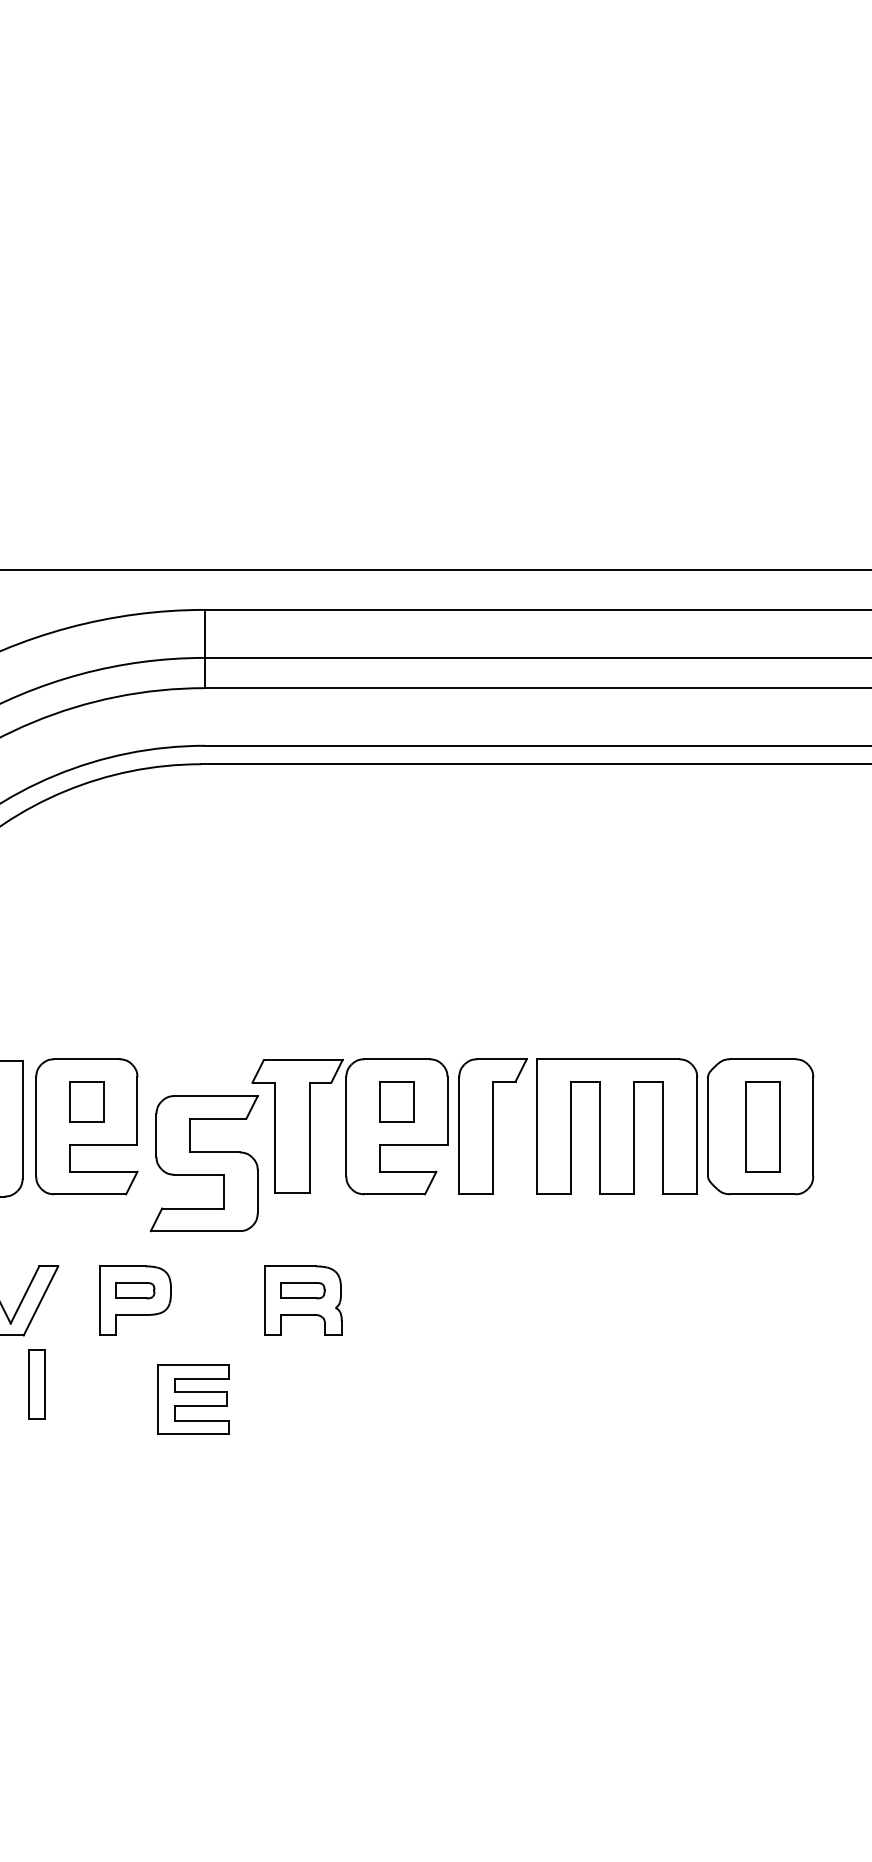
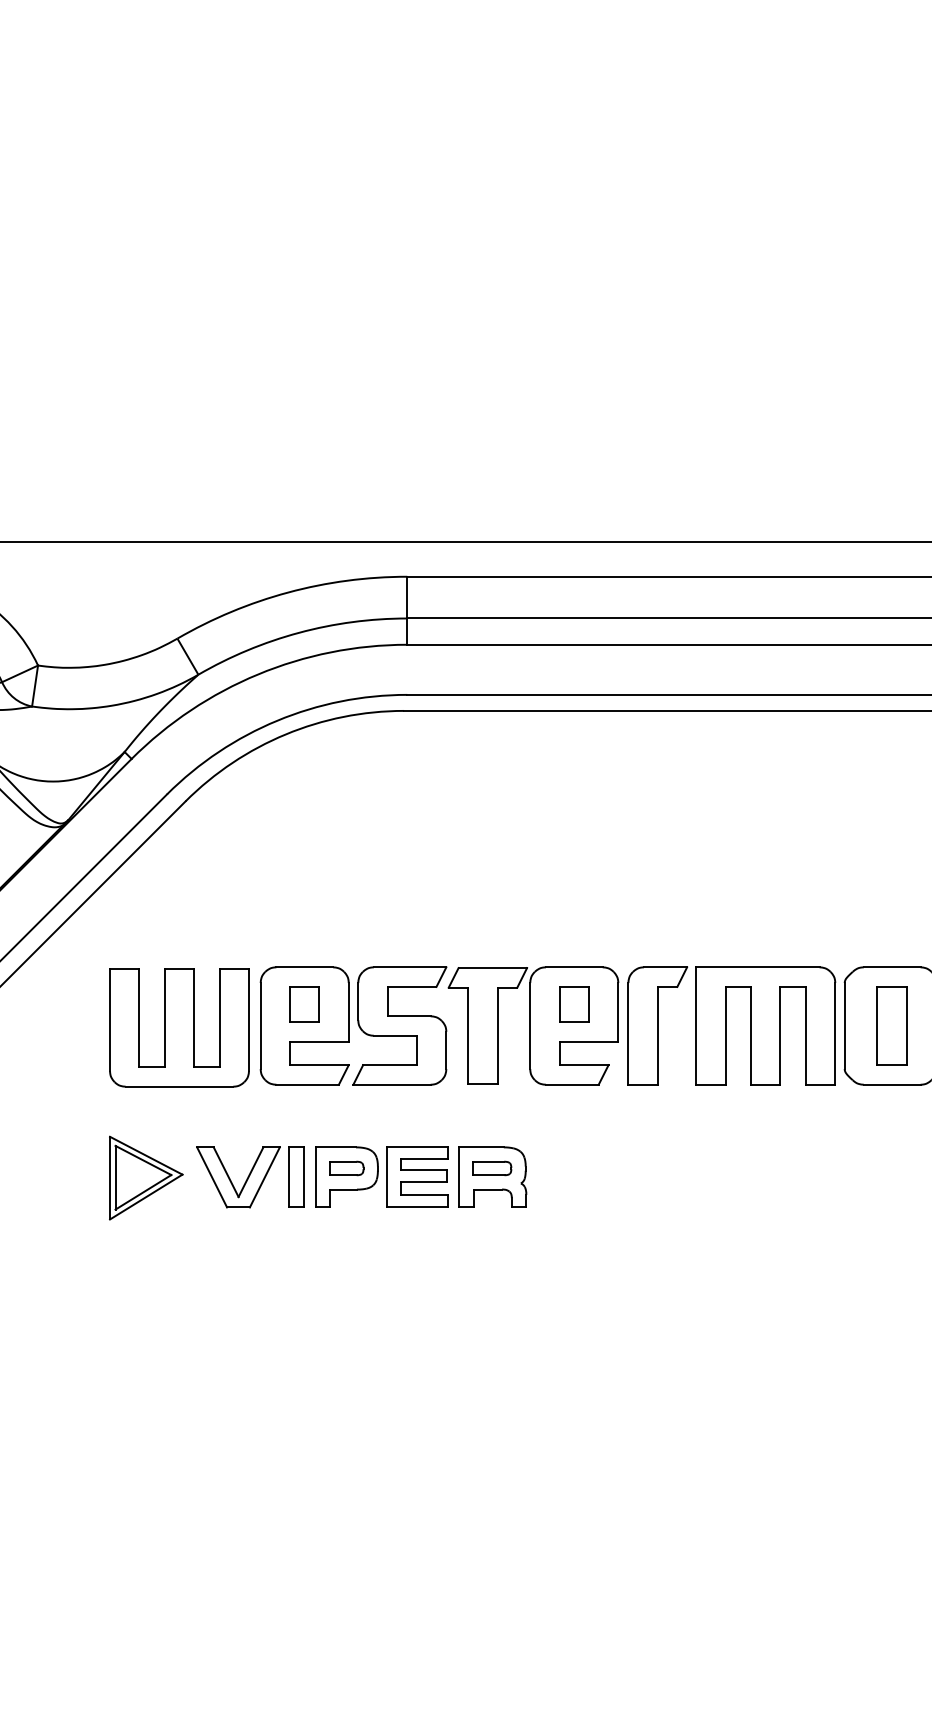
part: (203, 1162) -> (399, 1025), moved
part: (37, 1383) -> (296, 1176), moved
part: (193, 1398) -> (417, 1176), moved

